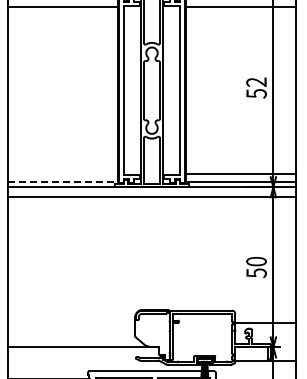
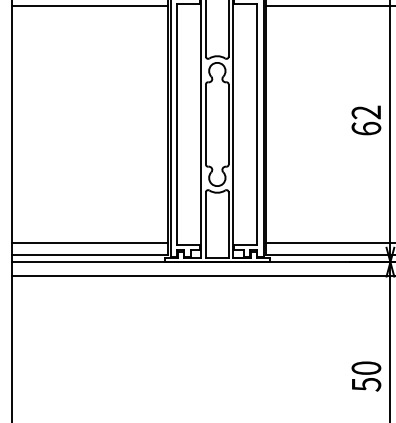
text: (256, 93) -> (366, 128), 52 -> 62
line: (62, 173) -> (89, 242), added
line: (62, 181) -> (89, 253), dashed -> solid

